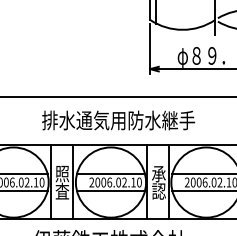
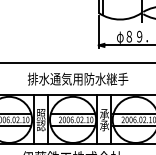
text: (61, 191) -> (40, 125), 査 -> 認
text: (158, 191) -> (104, 125), 認 -> 承

